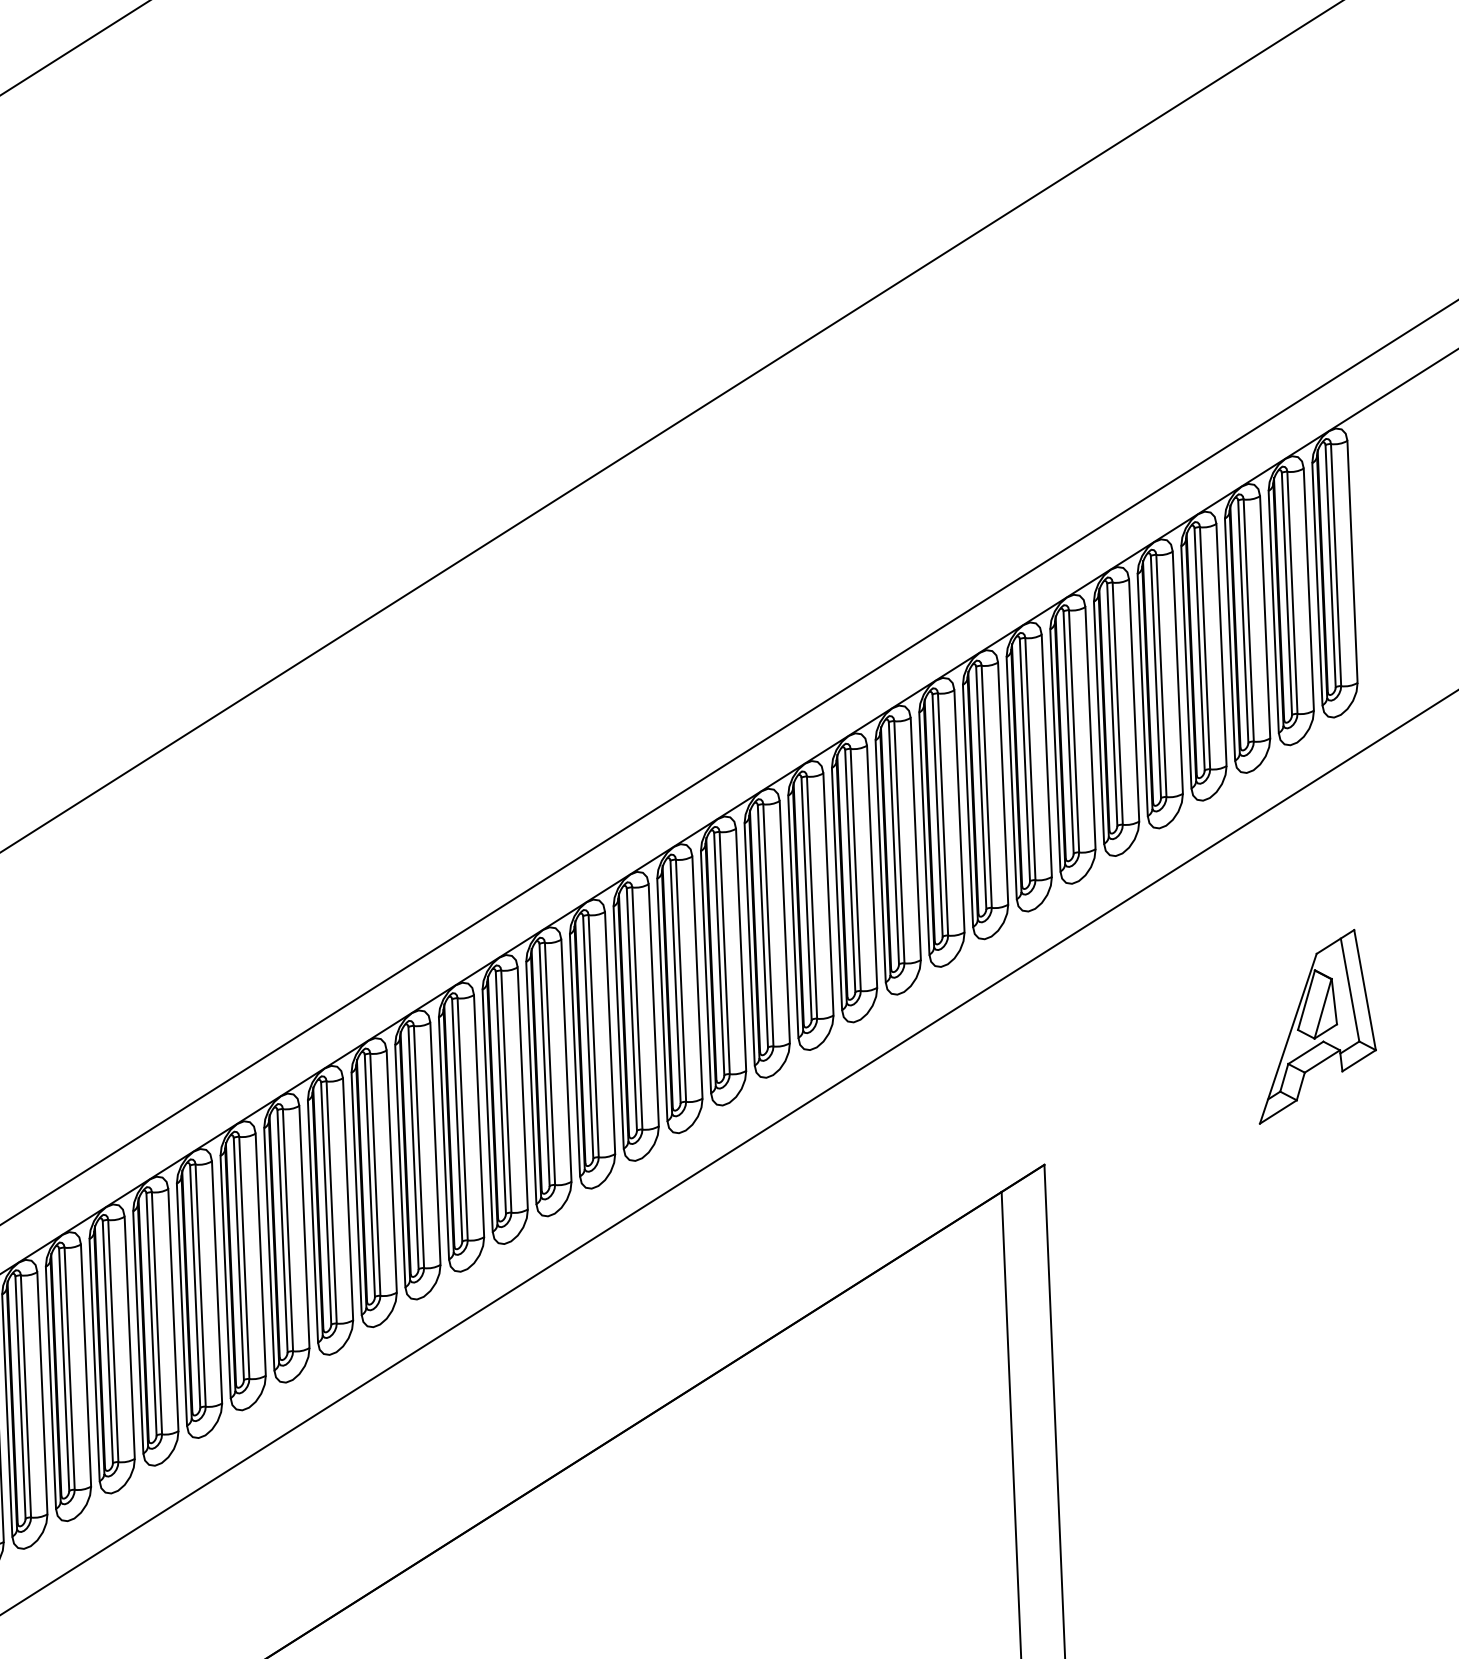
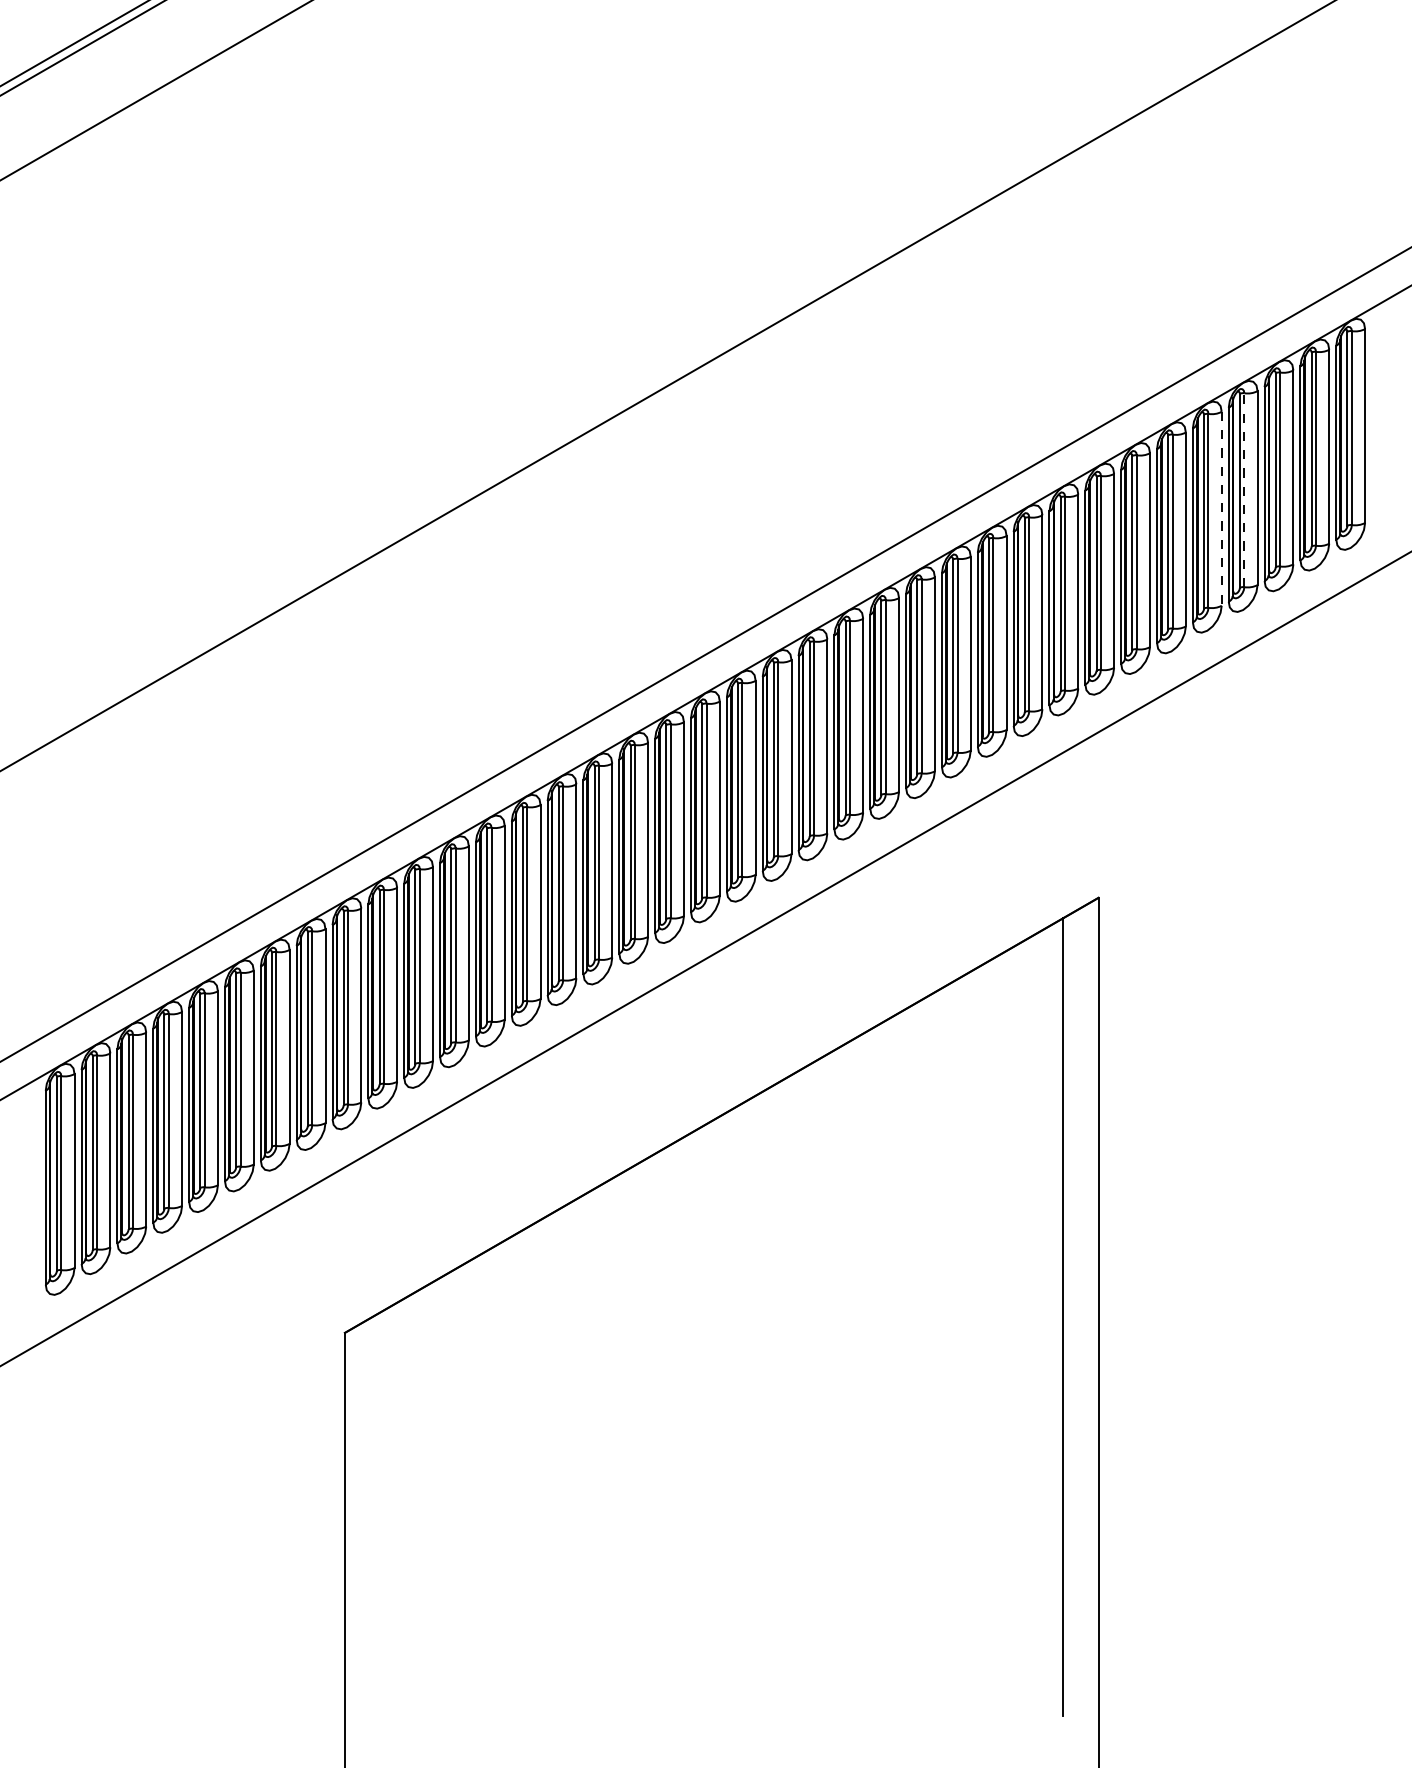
line: (1205, 648) -> (1244, 490), solid -> dashed
line: (1177, 672) -> (1221, 508), solid -> dashed
part: (1314, 1026) -> (1319, 796), removed

